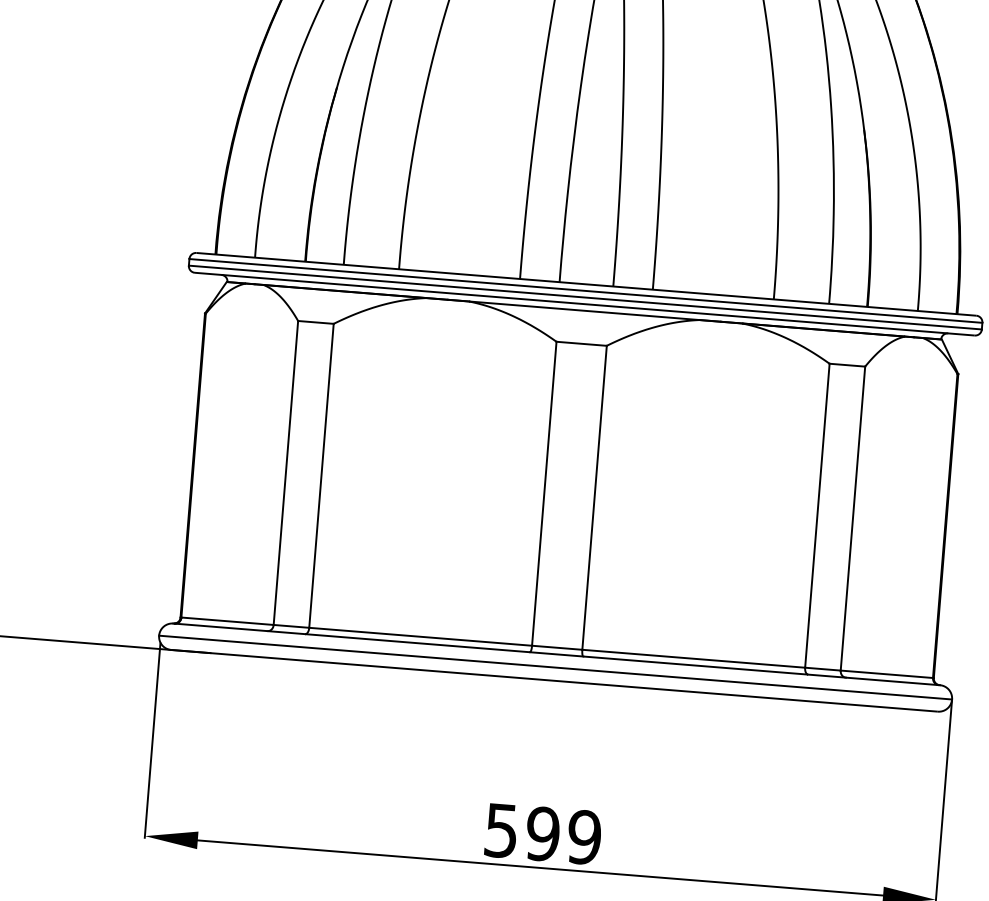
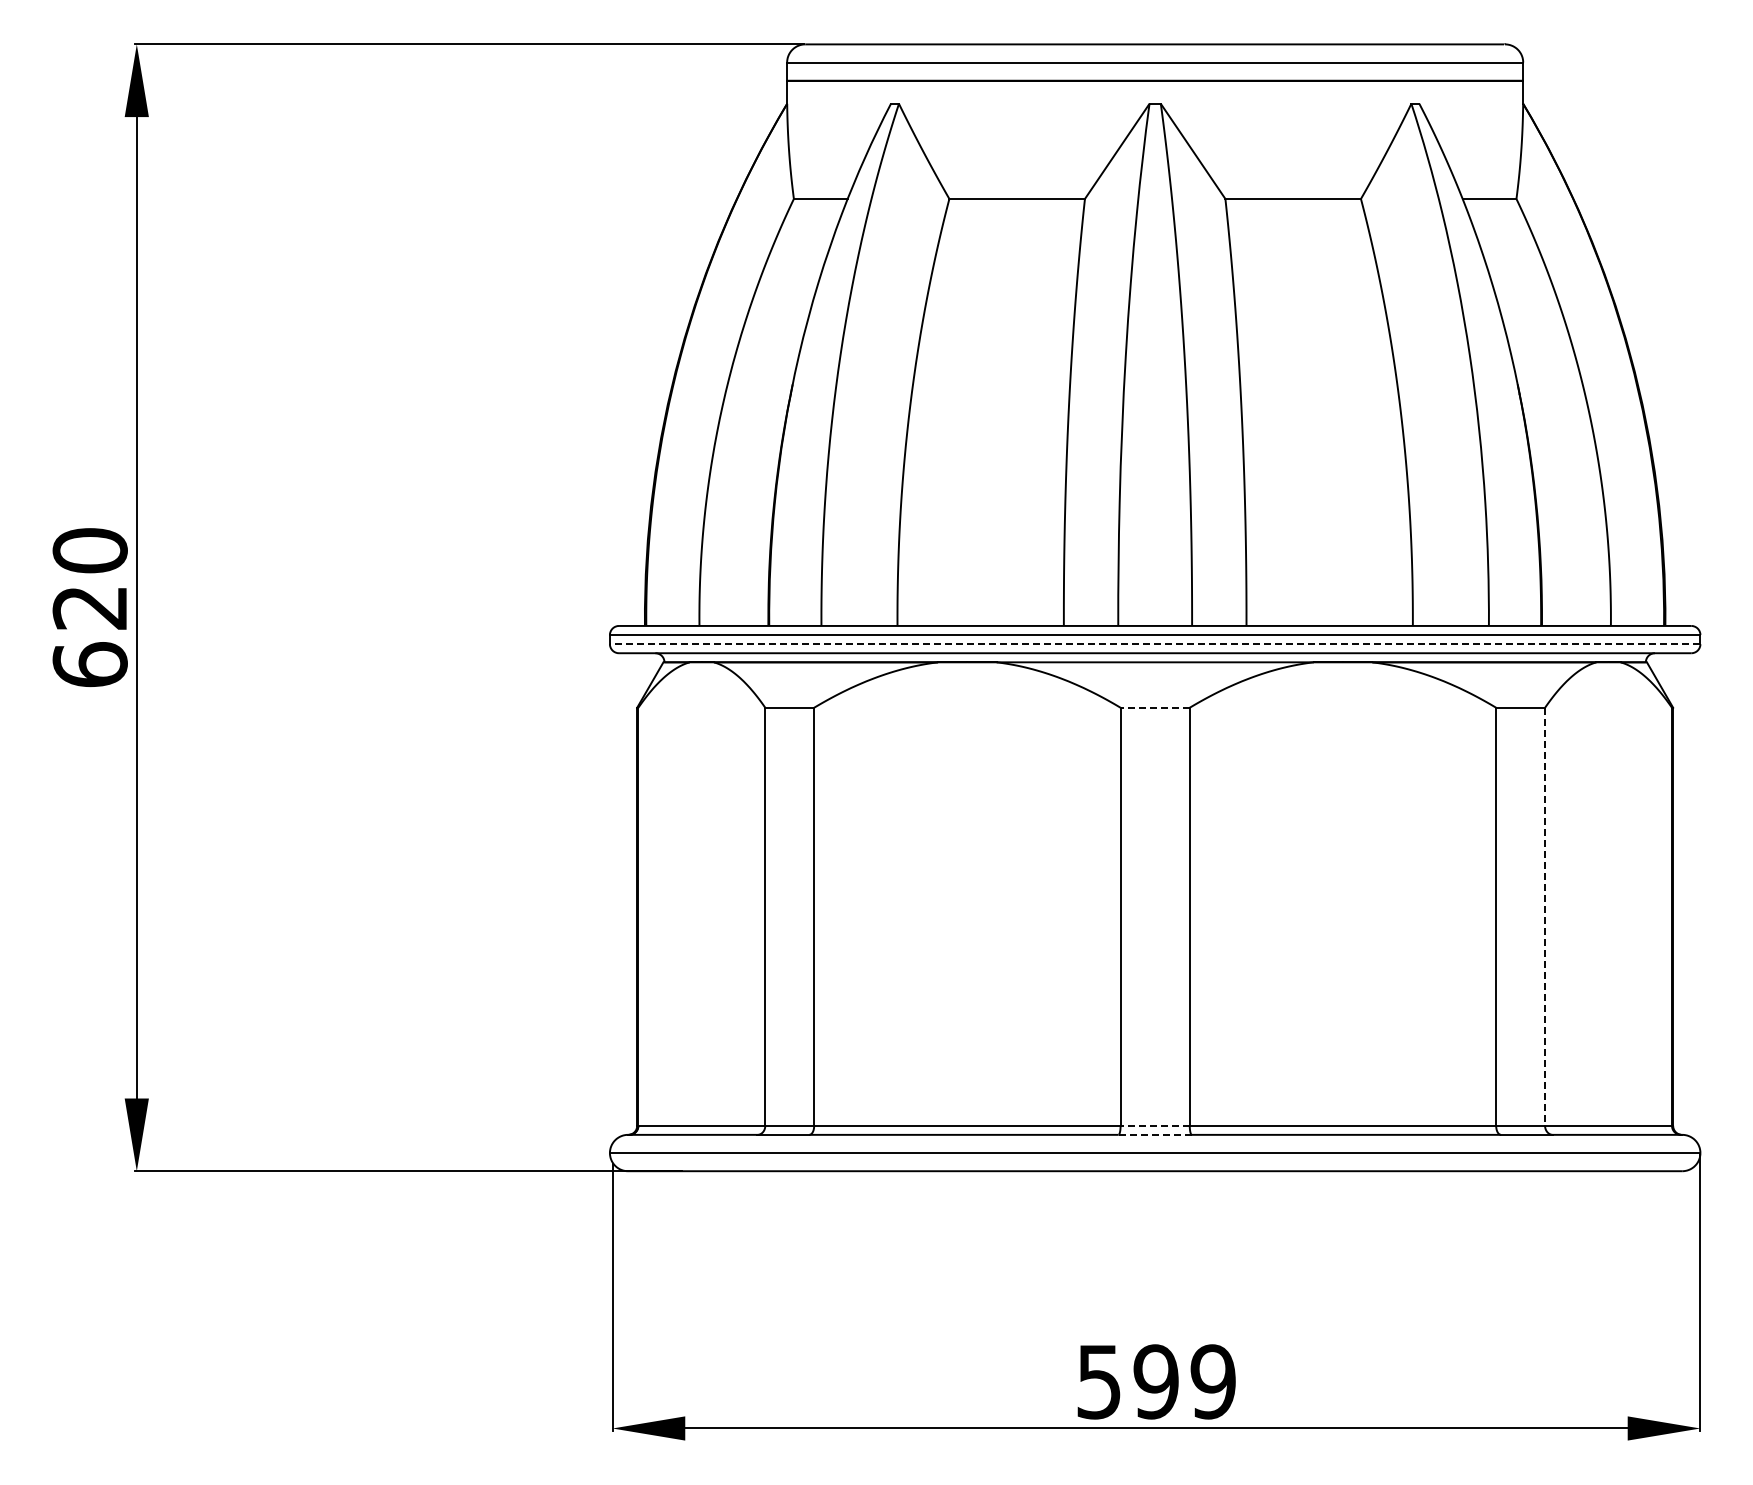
line: (584, 297) -> (1154, 644), solid -> dashed
line: (581, 343) -> (1155, 707), solid -> dashed
line: (853, 519) -> (1545, 917), solid -> dashed
line: (557, 647) -> (1155, 1125), solid -> dashed
line: (556, 654) -> (1155, 1134), solid -> dashed

